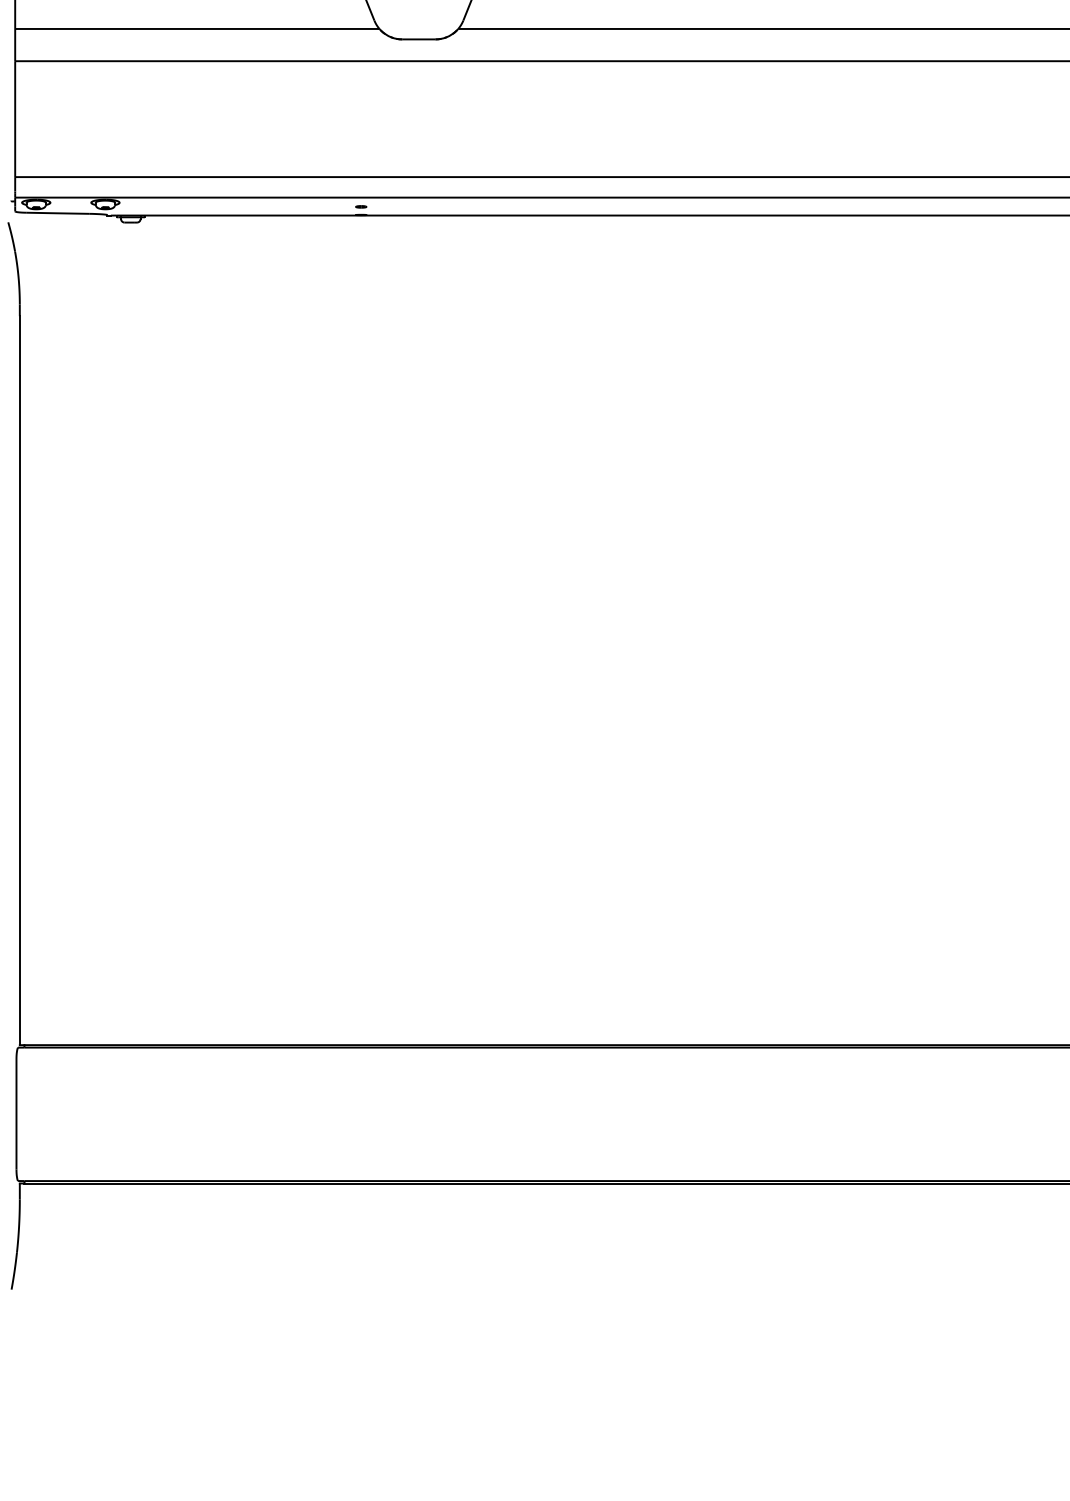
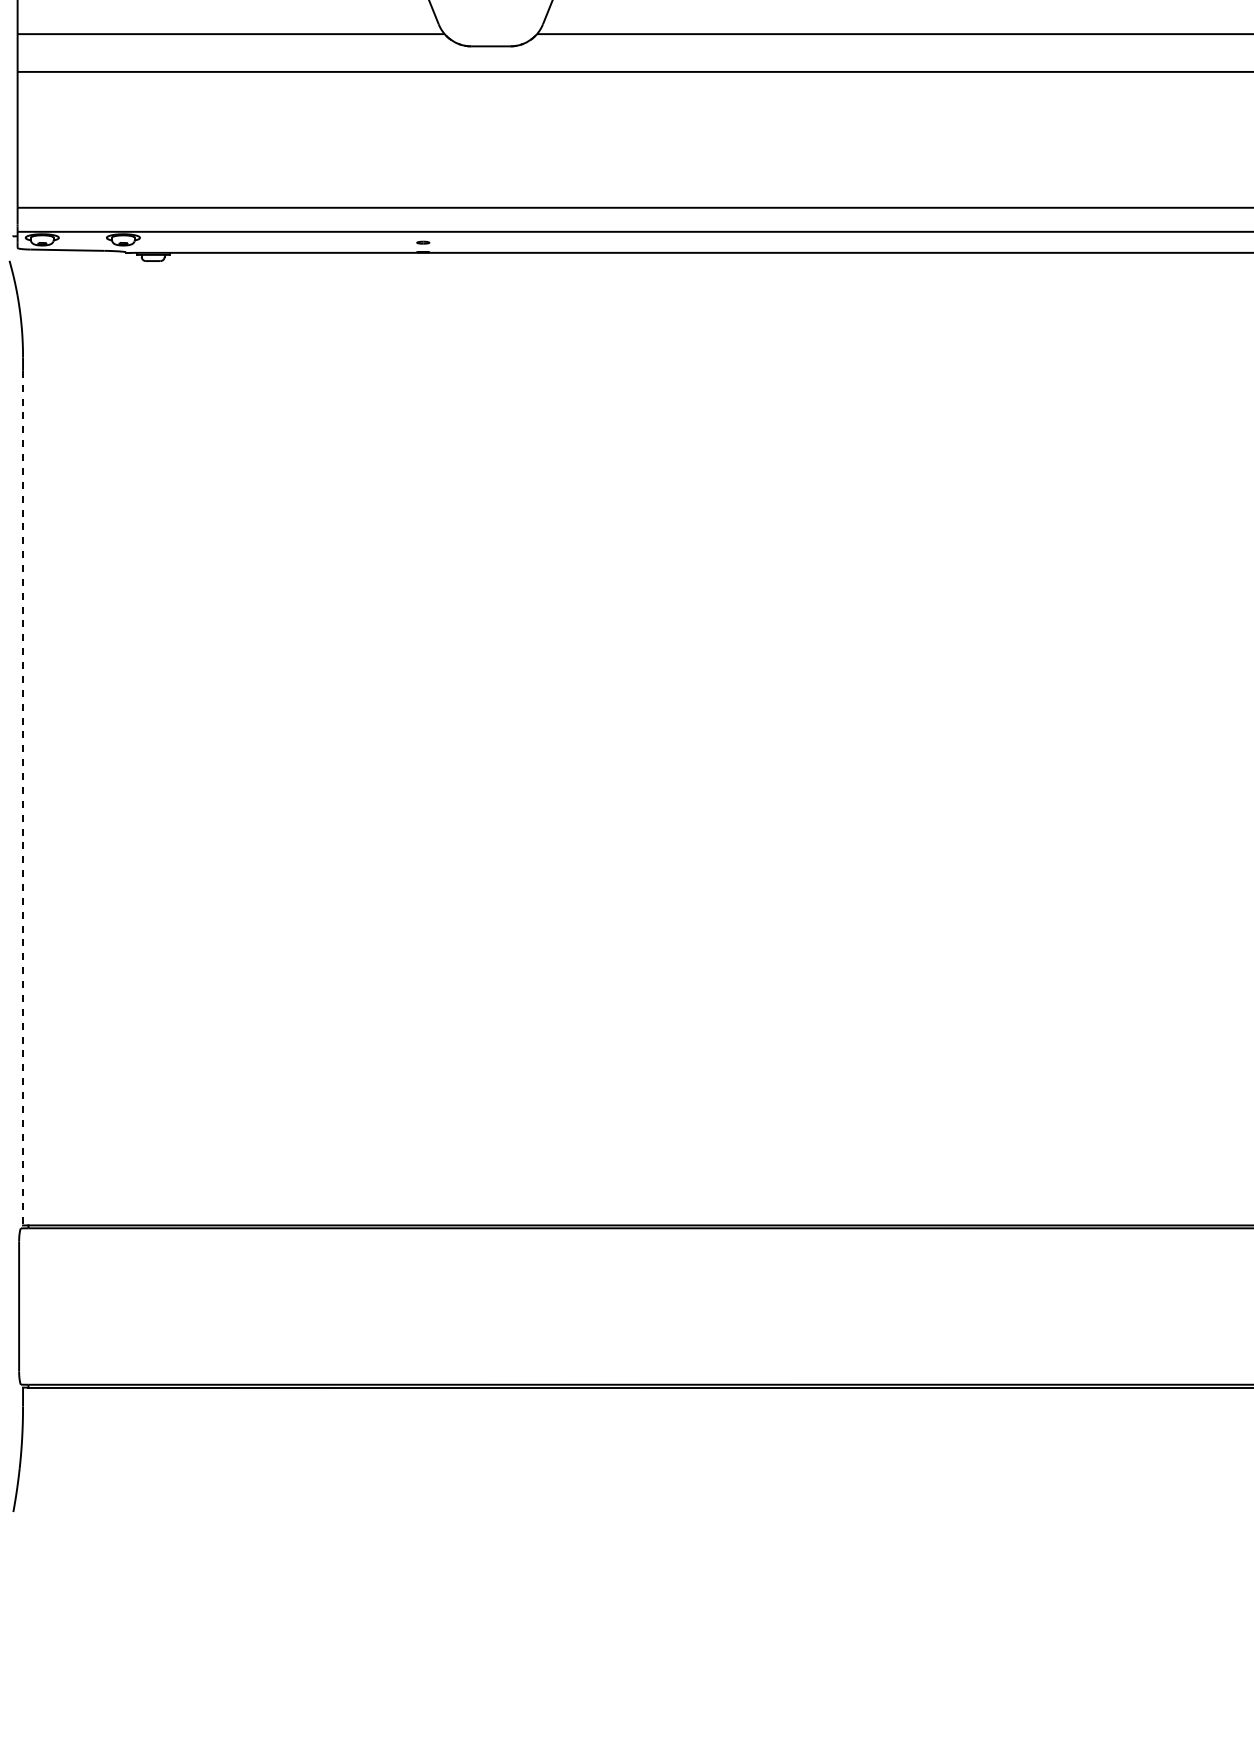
line: (20, 680) -> (23, 798), solid -> dashed

